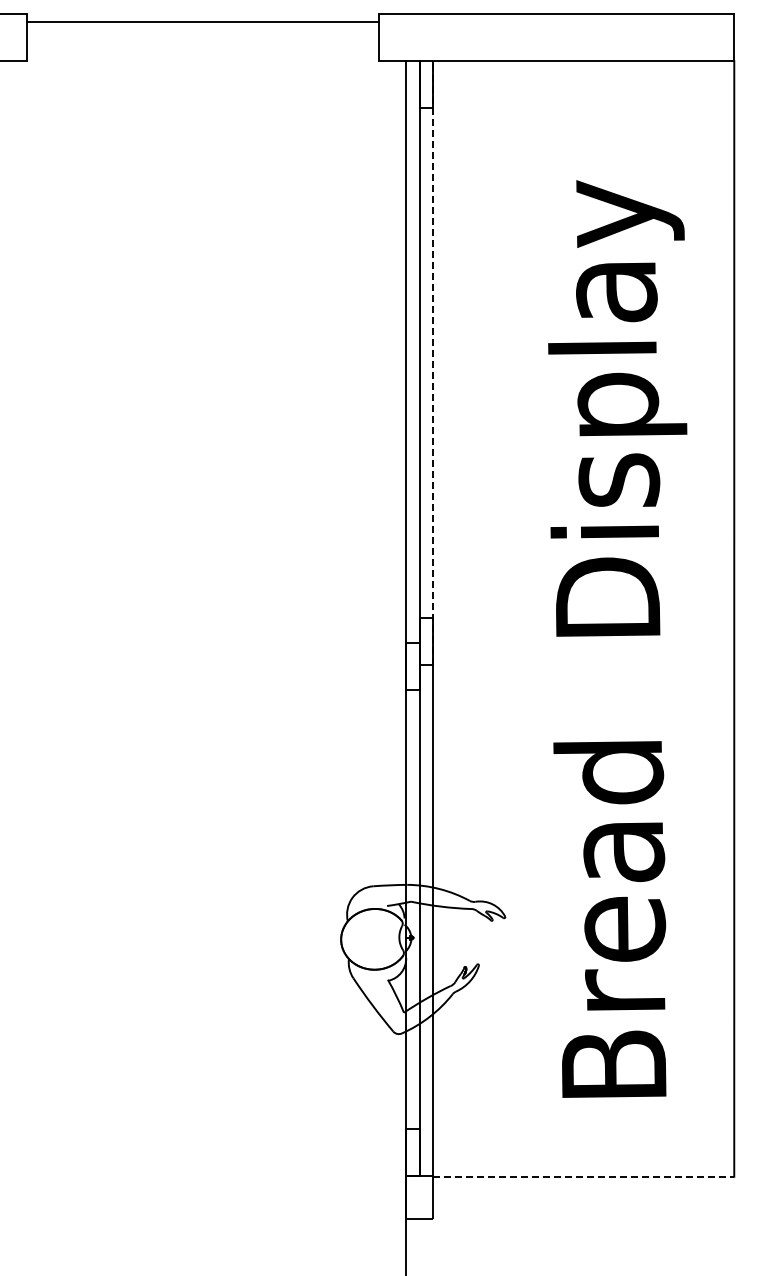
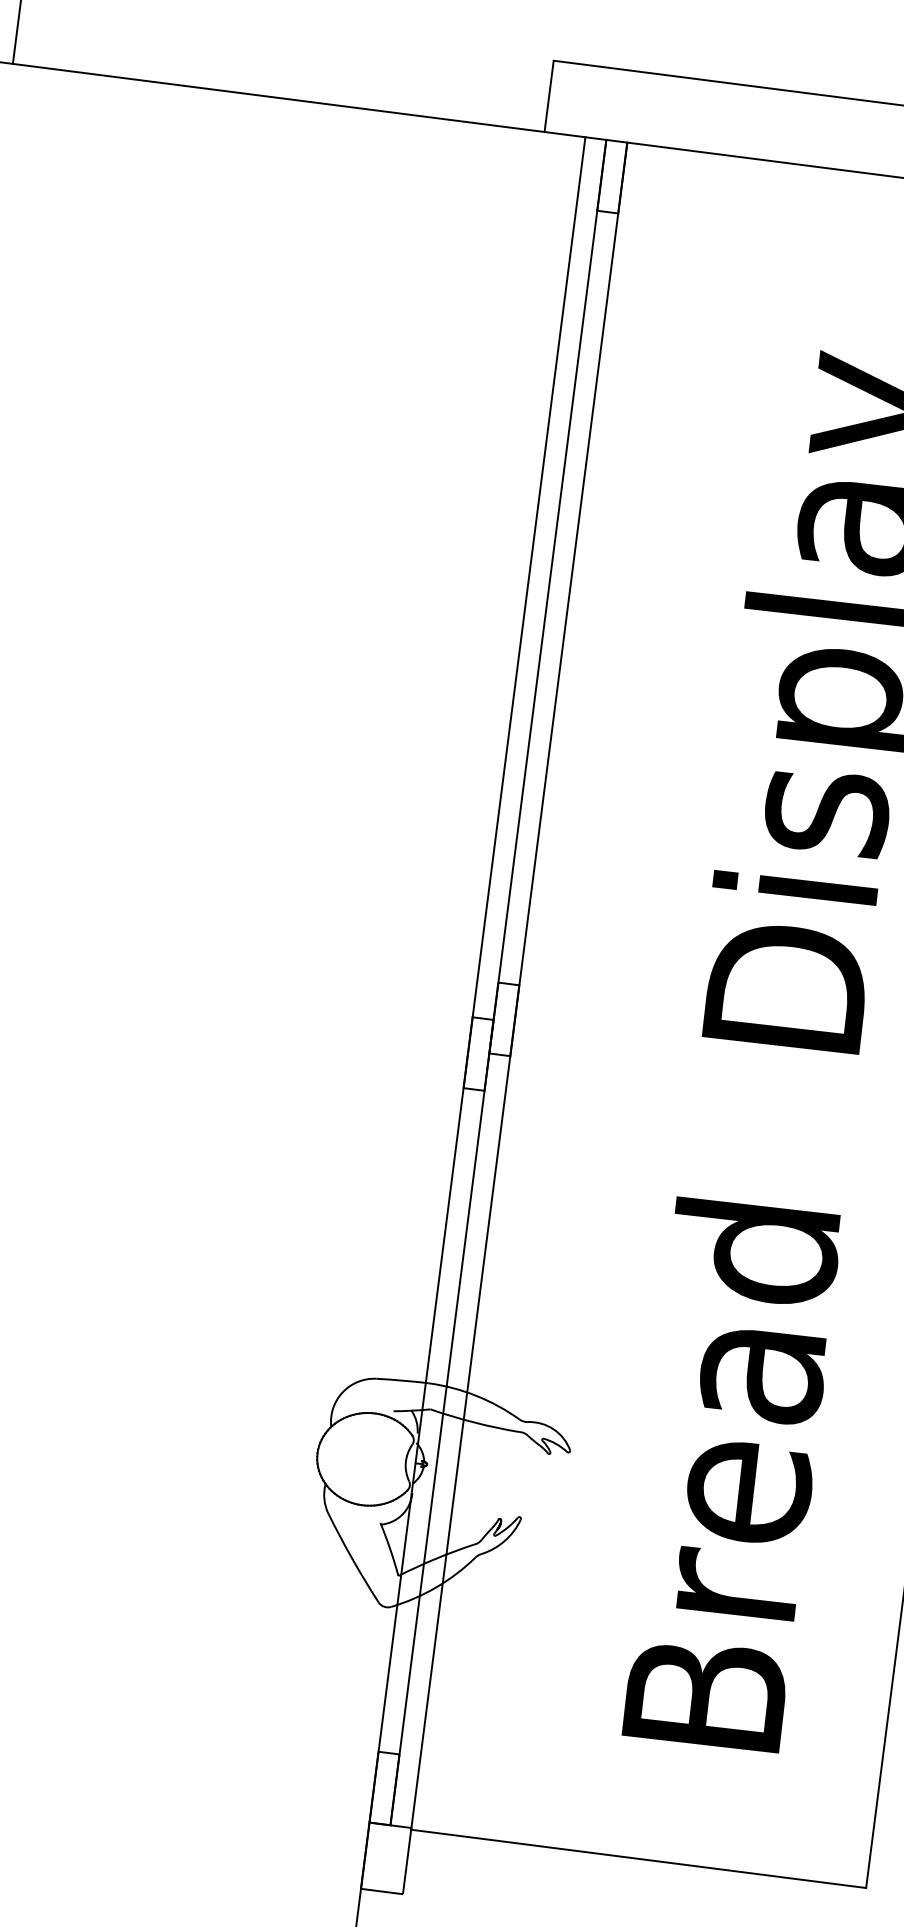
line: (202, 22) -> (277, 98), moved
line: (433, 362) -> (569, 598), dashed -> solid
line: (584, 1176) -> (639, 1858), dashed -> solid

